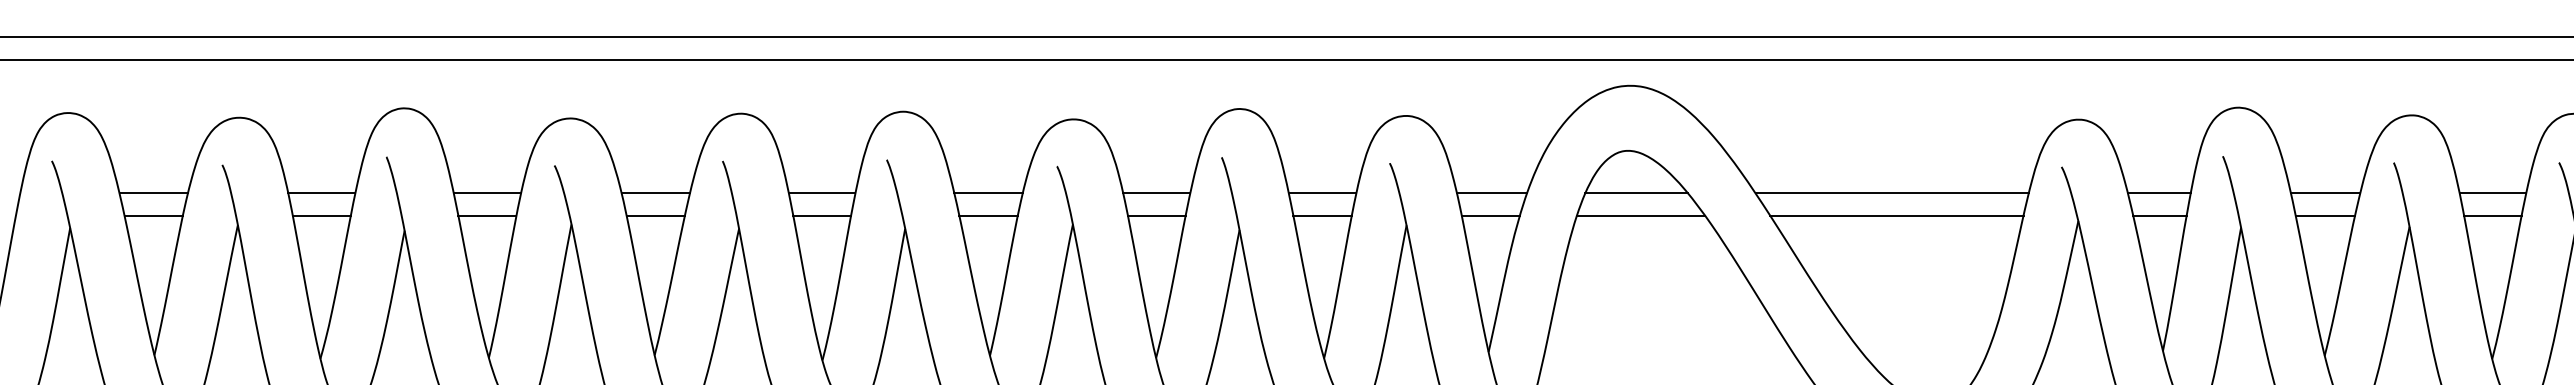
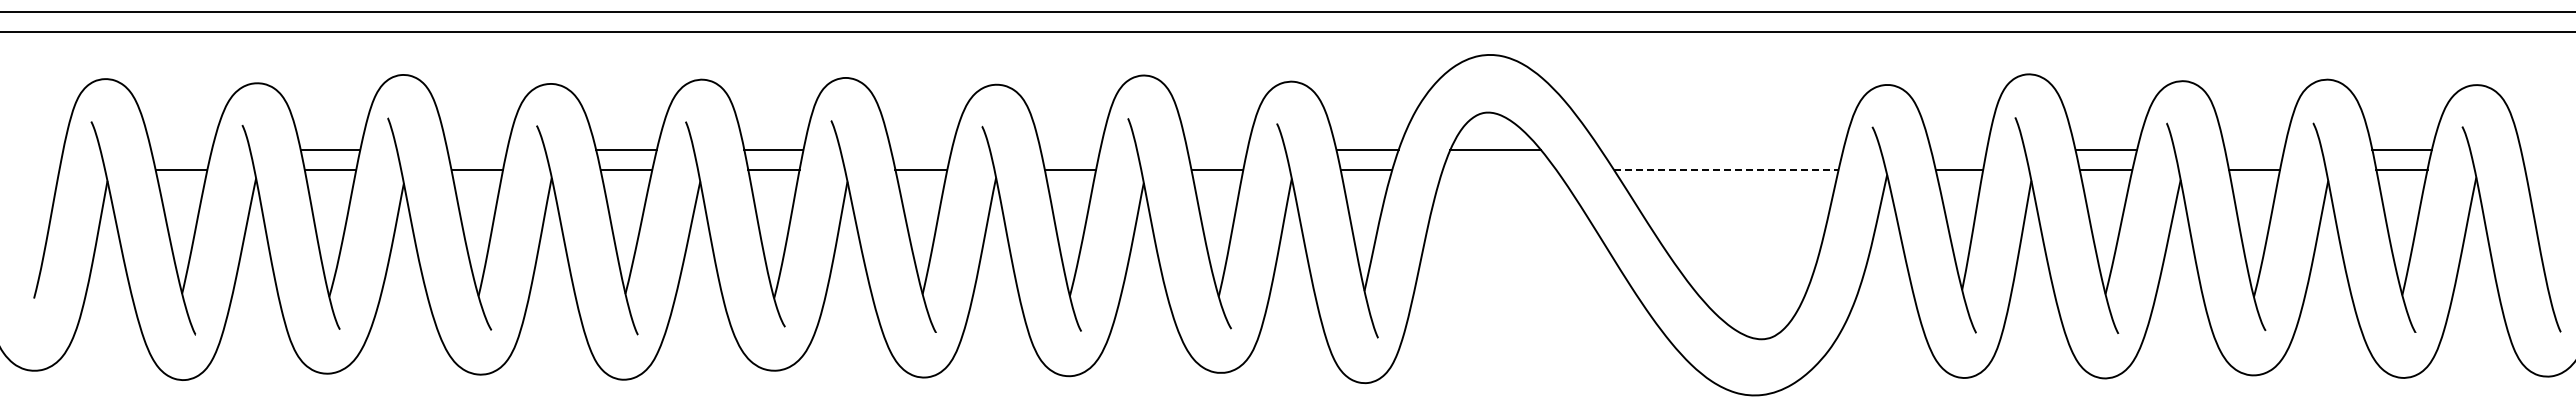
line: (153, 193) -> (181, 150), removed
line: (487, 193) -> (477, 150), removed
line: (988, 193) -> (921, 150), removed
line: (1156, 193) -> (1070, 150), removed
line: (1322, 193) -> (1217, 150), removed
line: (1892, 193) -> (1722, 150), removed
line: (2158, 193) -> (1958, 150), removed
line: (2492, 193) -> (2254, 150), removed
line: (1640, 215) -> (1499, 169), removed
line: (1897, 215) -> (1726, 169), solid -> dashed

